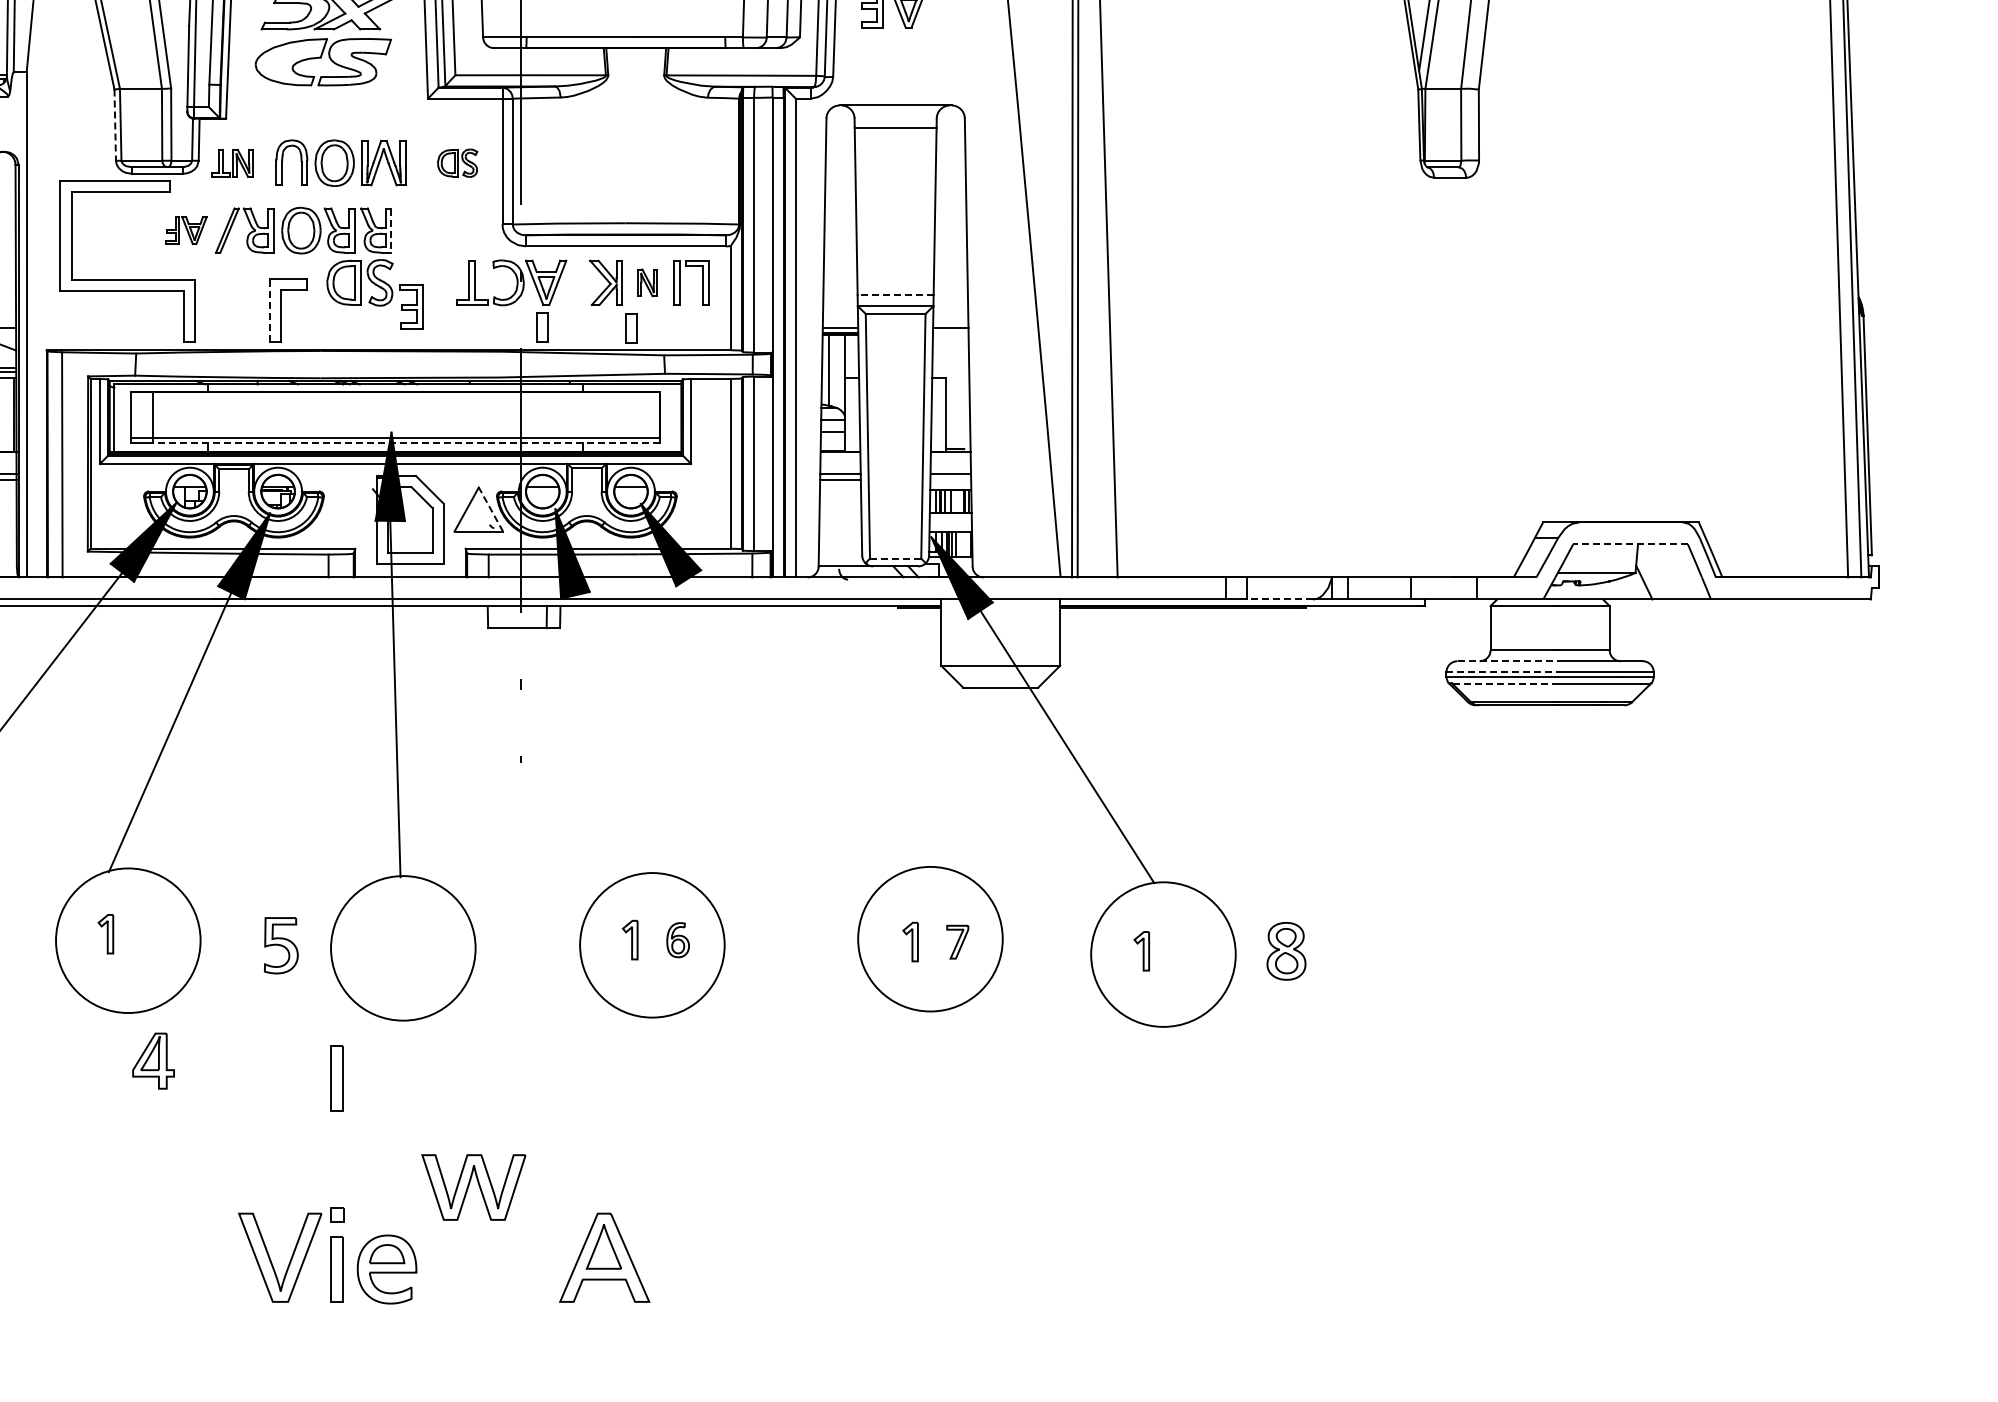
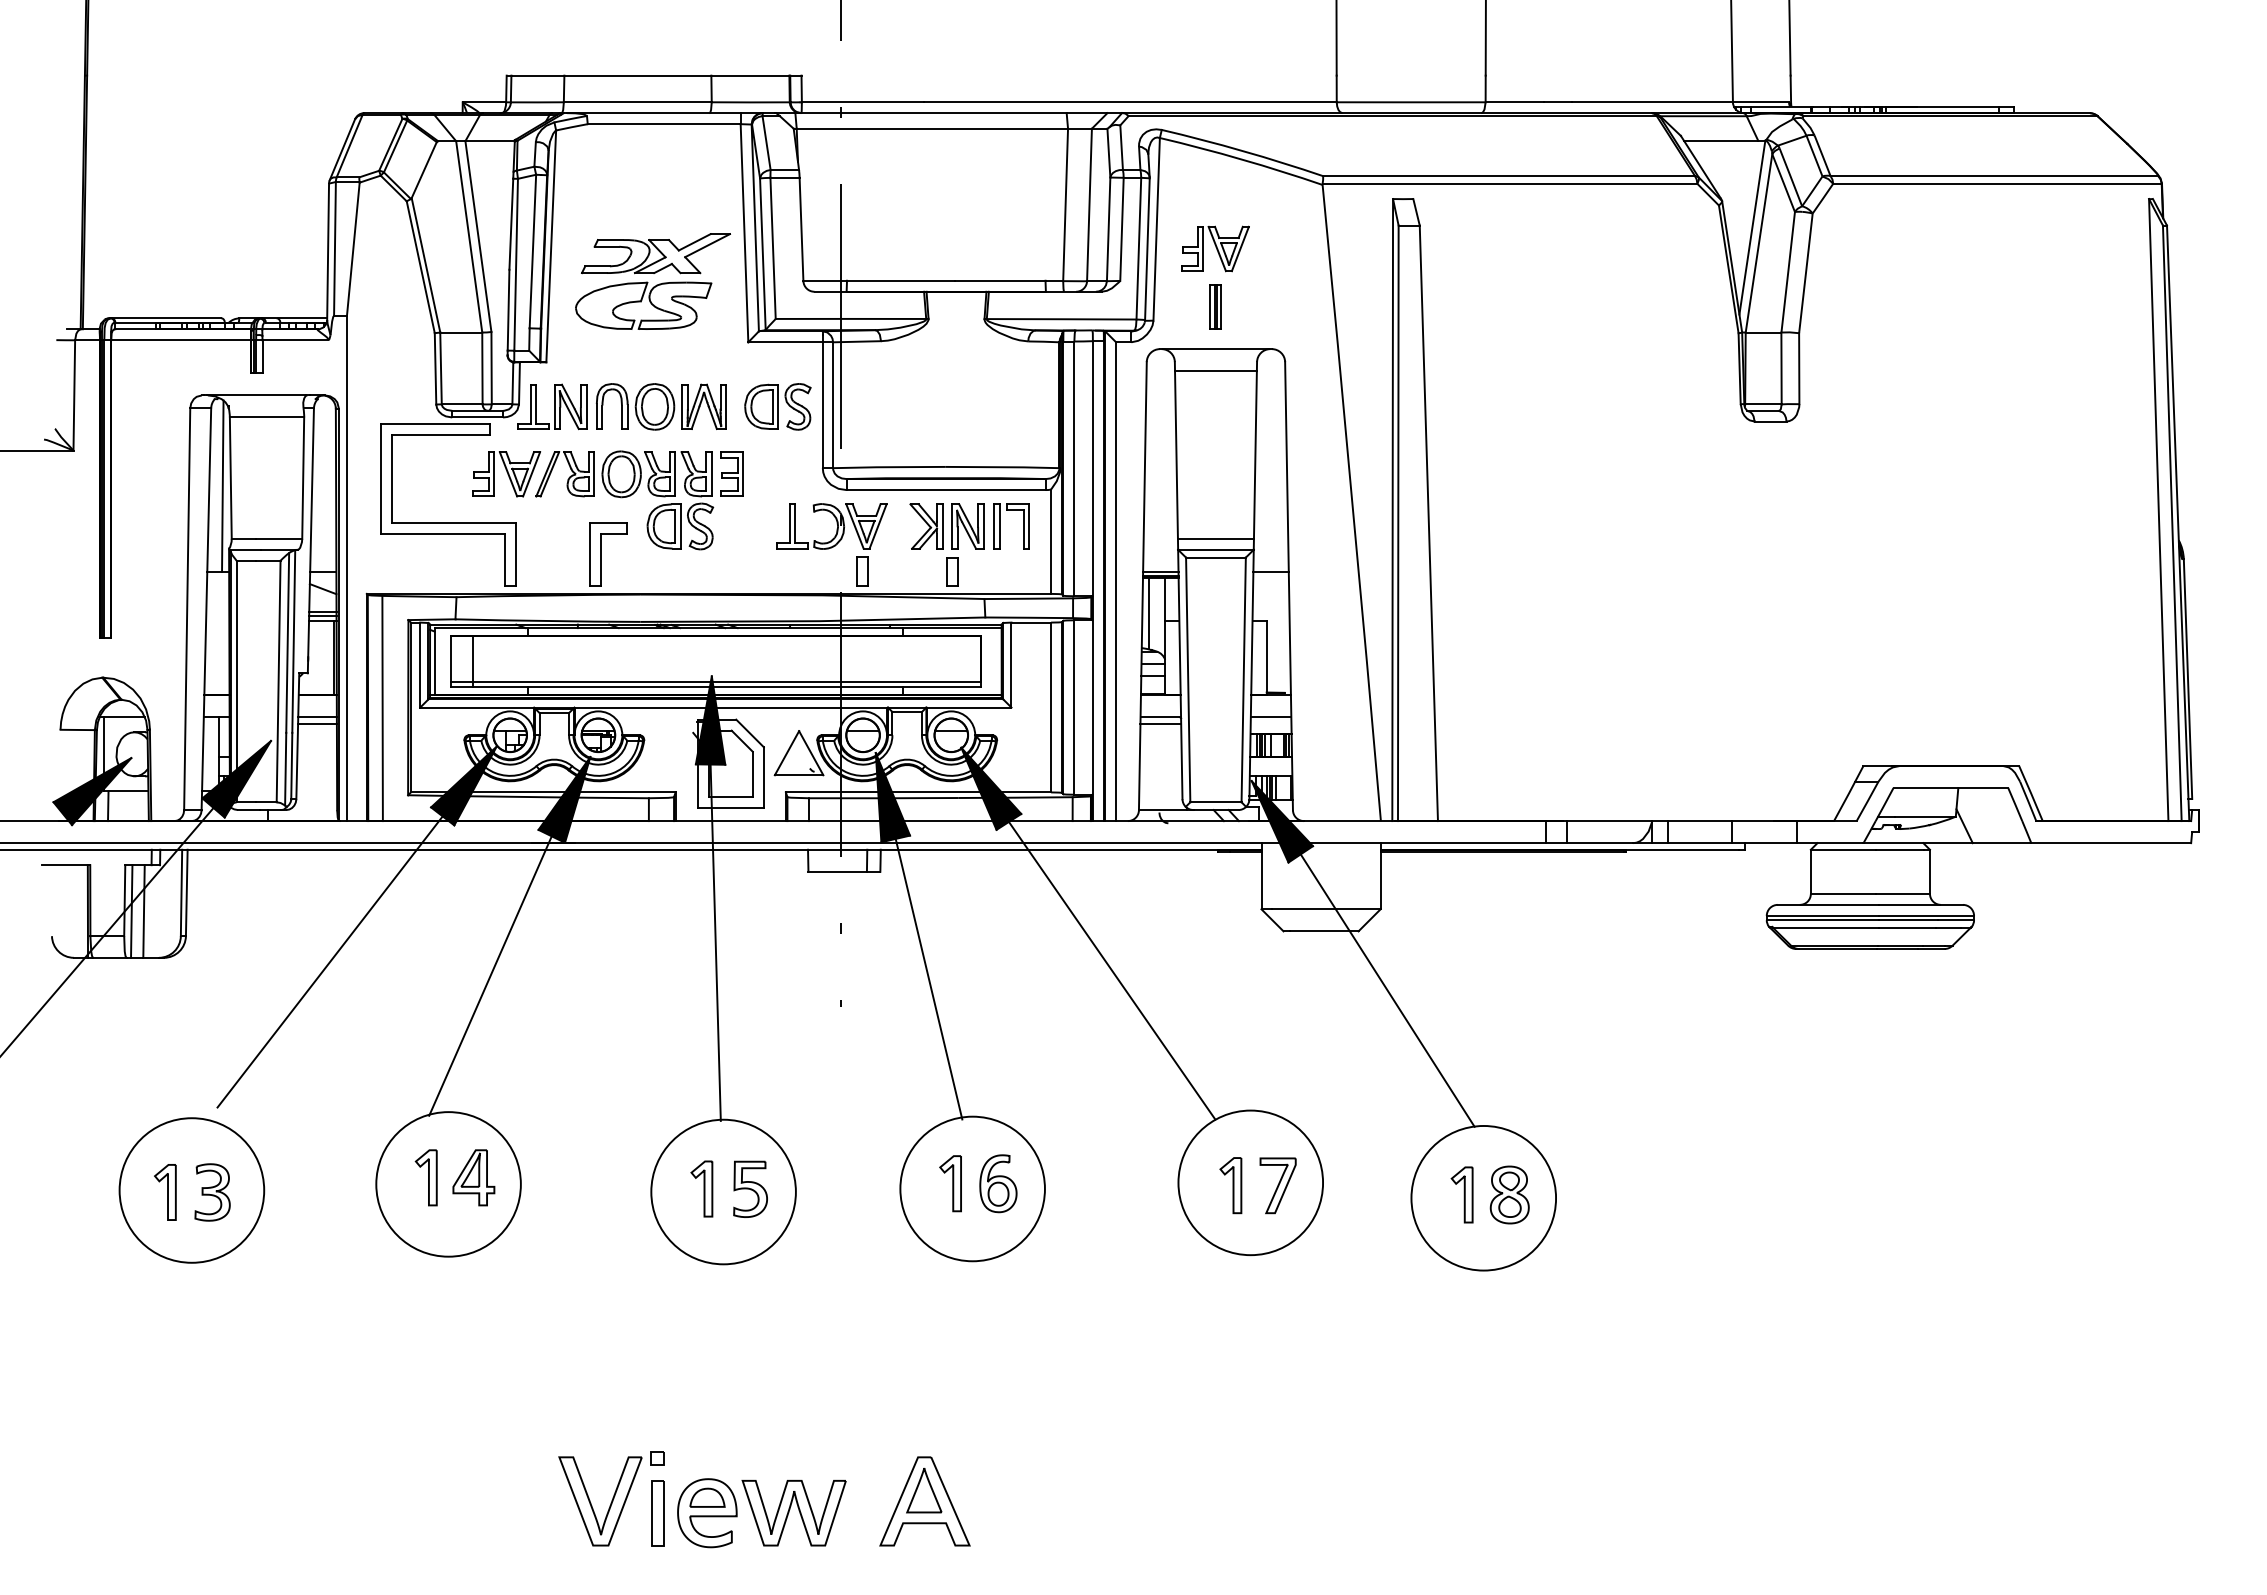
part: (895, 62) -> (1215, 306), added
line: (115, 124) -> (435, 368), dashed -> solid
part: (232, 162) -> (552, 406), size x1.67
part: (457, 162) -> (777, 406), size x1.67
part: (186, 230) -> (506, 474), size x1.67
line: (391, 230) -> (711, 474), dashed -> solid
part: (647, 282) -> (967, 526), size x1.67
line: (895, 294) -> (1215, 538), dashed -> solid
part: (411, 305) -> (731, 473), moved
line: (269, 309) -> (589, 553), dashed -> solid
line: (406, 442) -> (726, 686), dashed -> solid
line: (491, 508) -> (811, 752), dashed -> solid
line: (1630, 544) -> (1950, 788), dashed -> solid
line: (895, 558) -> (1215, 802), dashed -> solid
line: (1279, 599) -> (1599, 843), dashed -> solid
line: (1508, 660) -> (1828, 904), dashed -> solid
line: (1503, 671) -> (1823, 915), dashed -> solid
line: (1506, 683) -> (1826, 927), dashed -> solid
line: (791, 726) -> (1111, 970), added
line: (608, 734) -> (928, 978), added
part: (105, 933) -> (425, 1177), size x1.43
part: (630, 939) -> (950, 1183), size x1.43
part: (678, 939) -> (998, 1183), size x1.67
part: (910, 941) -> (1230, 1185), size x1.43
part: (957, 941) -> (1277, 1185), size x1.67
part: (281, 944) -> (750, 1188), moved
part: (381, 944) -> (701, 1188), added
part: (1141, 950) -> (1461, 1194), size x1.43
part: (1286, 950) -> (1509, 1194), moved
part: (153, 1060) -> (473, 1177), moved
part: (337, 1078) -> (657, 1322), removed
part: (473, 1187) -> (793, 1513), moved

